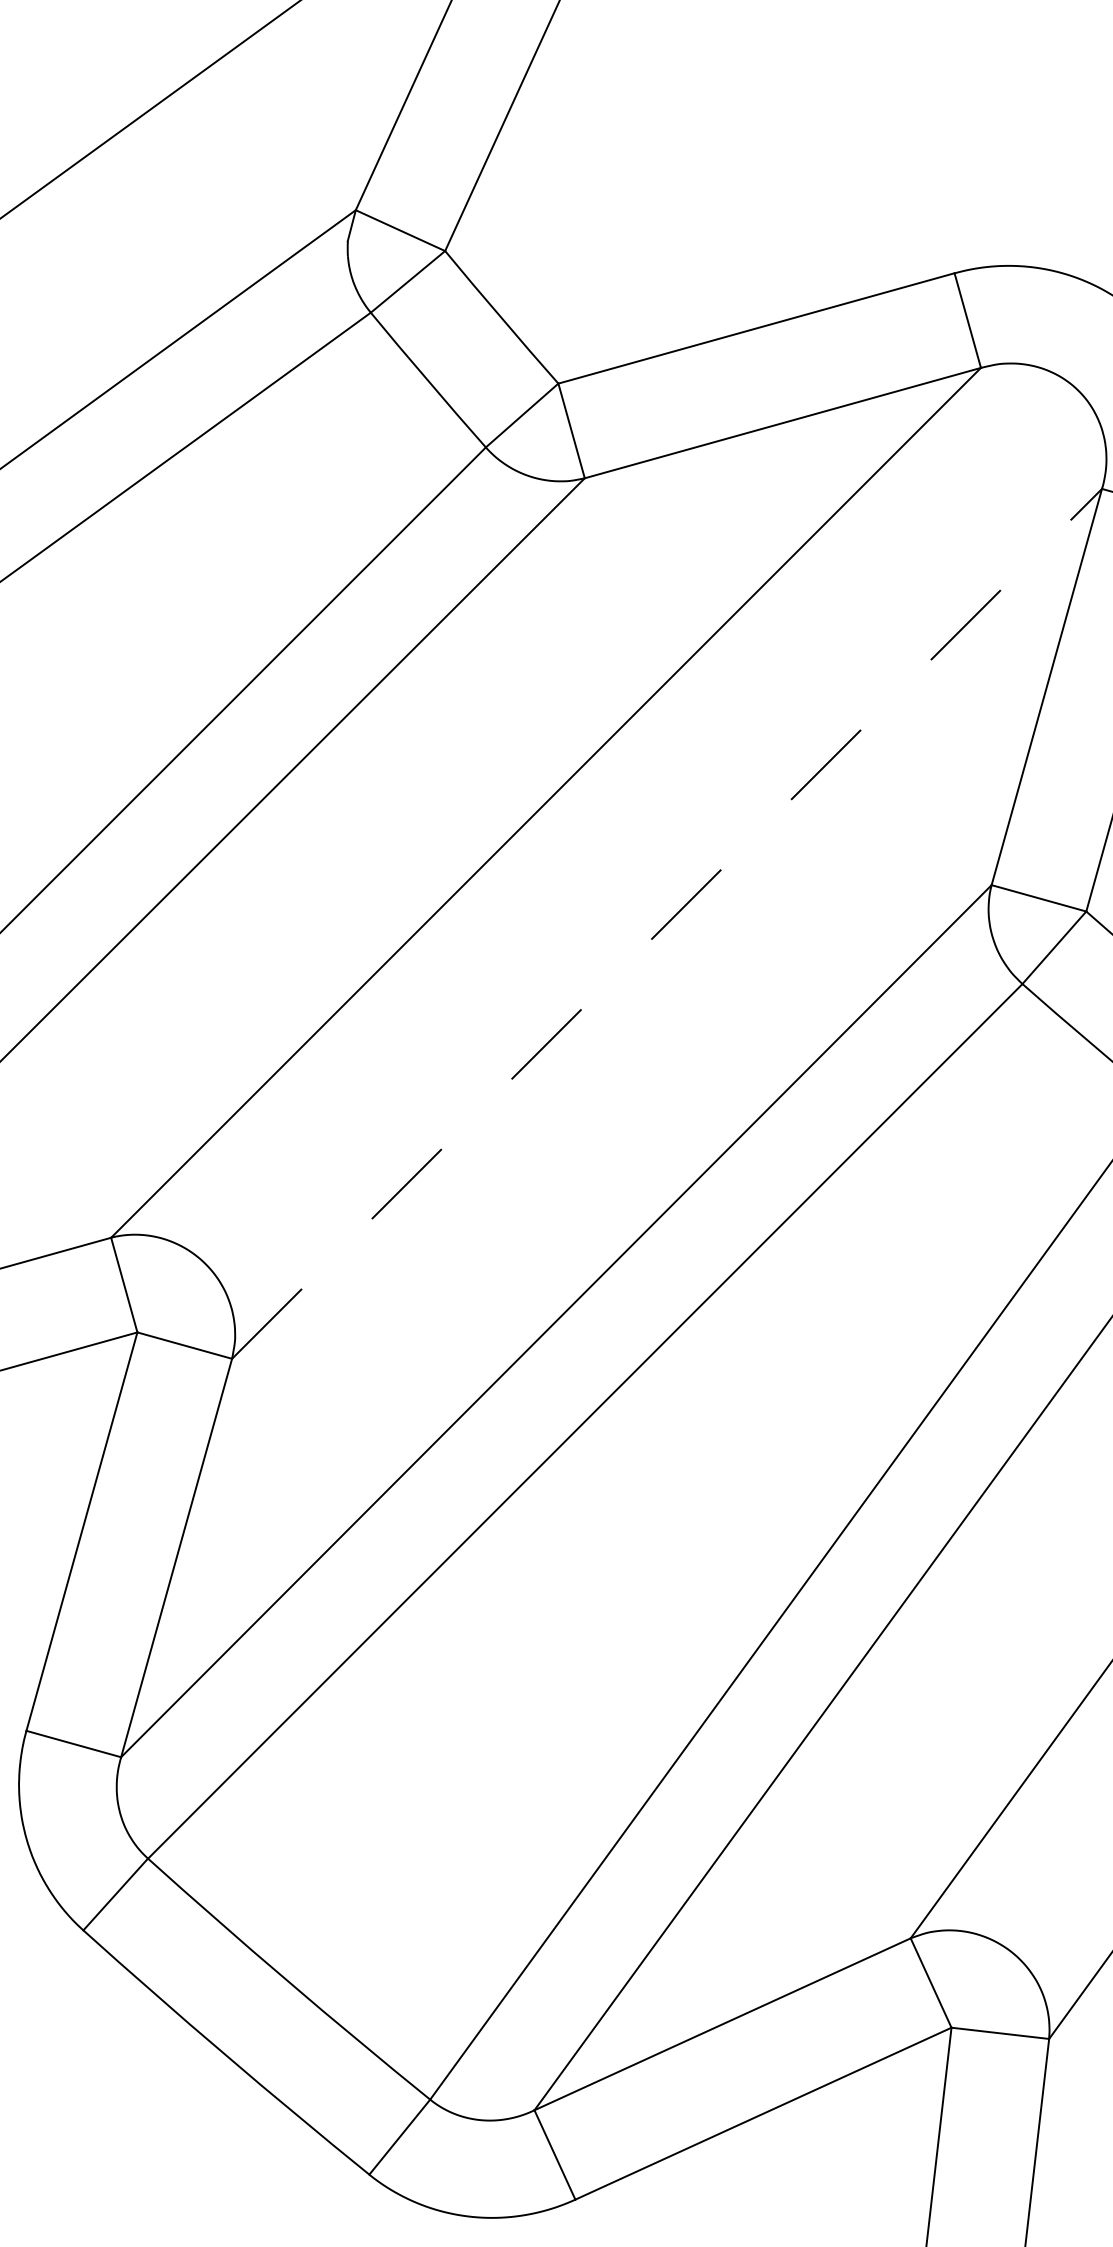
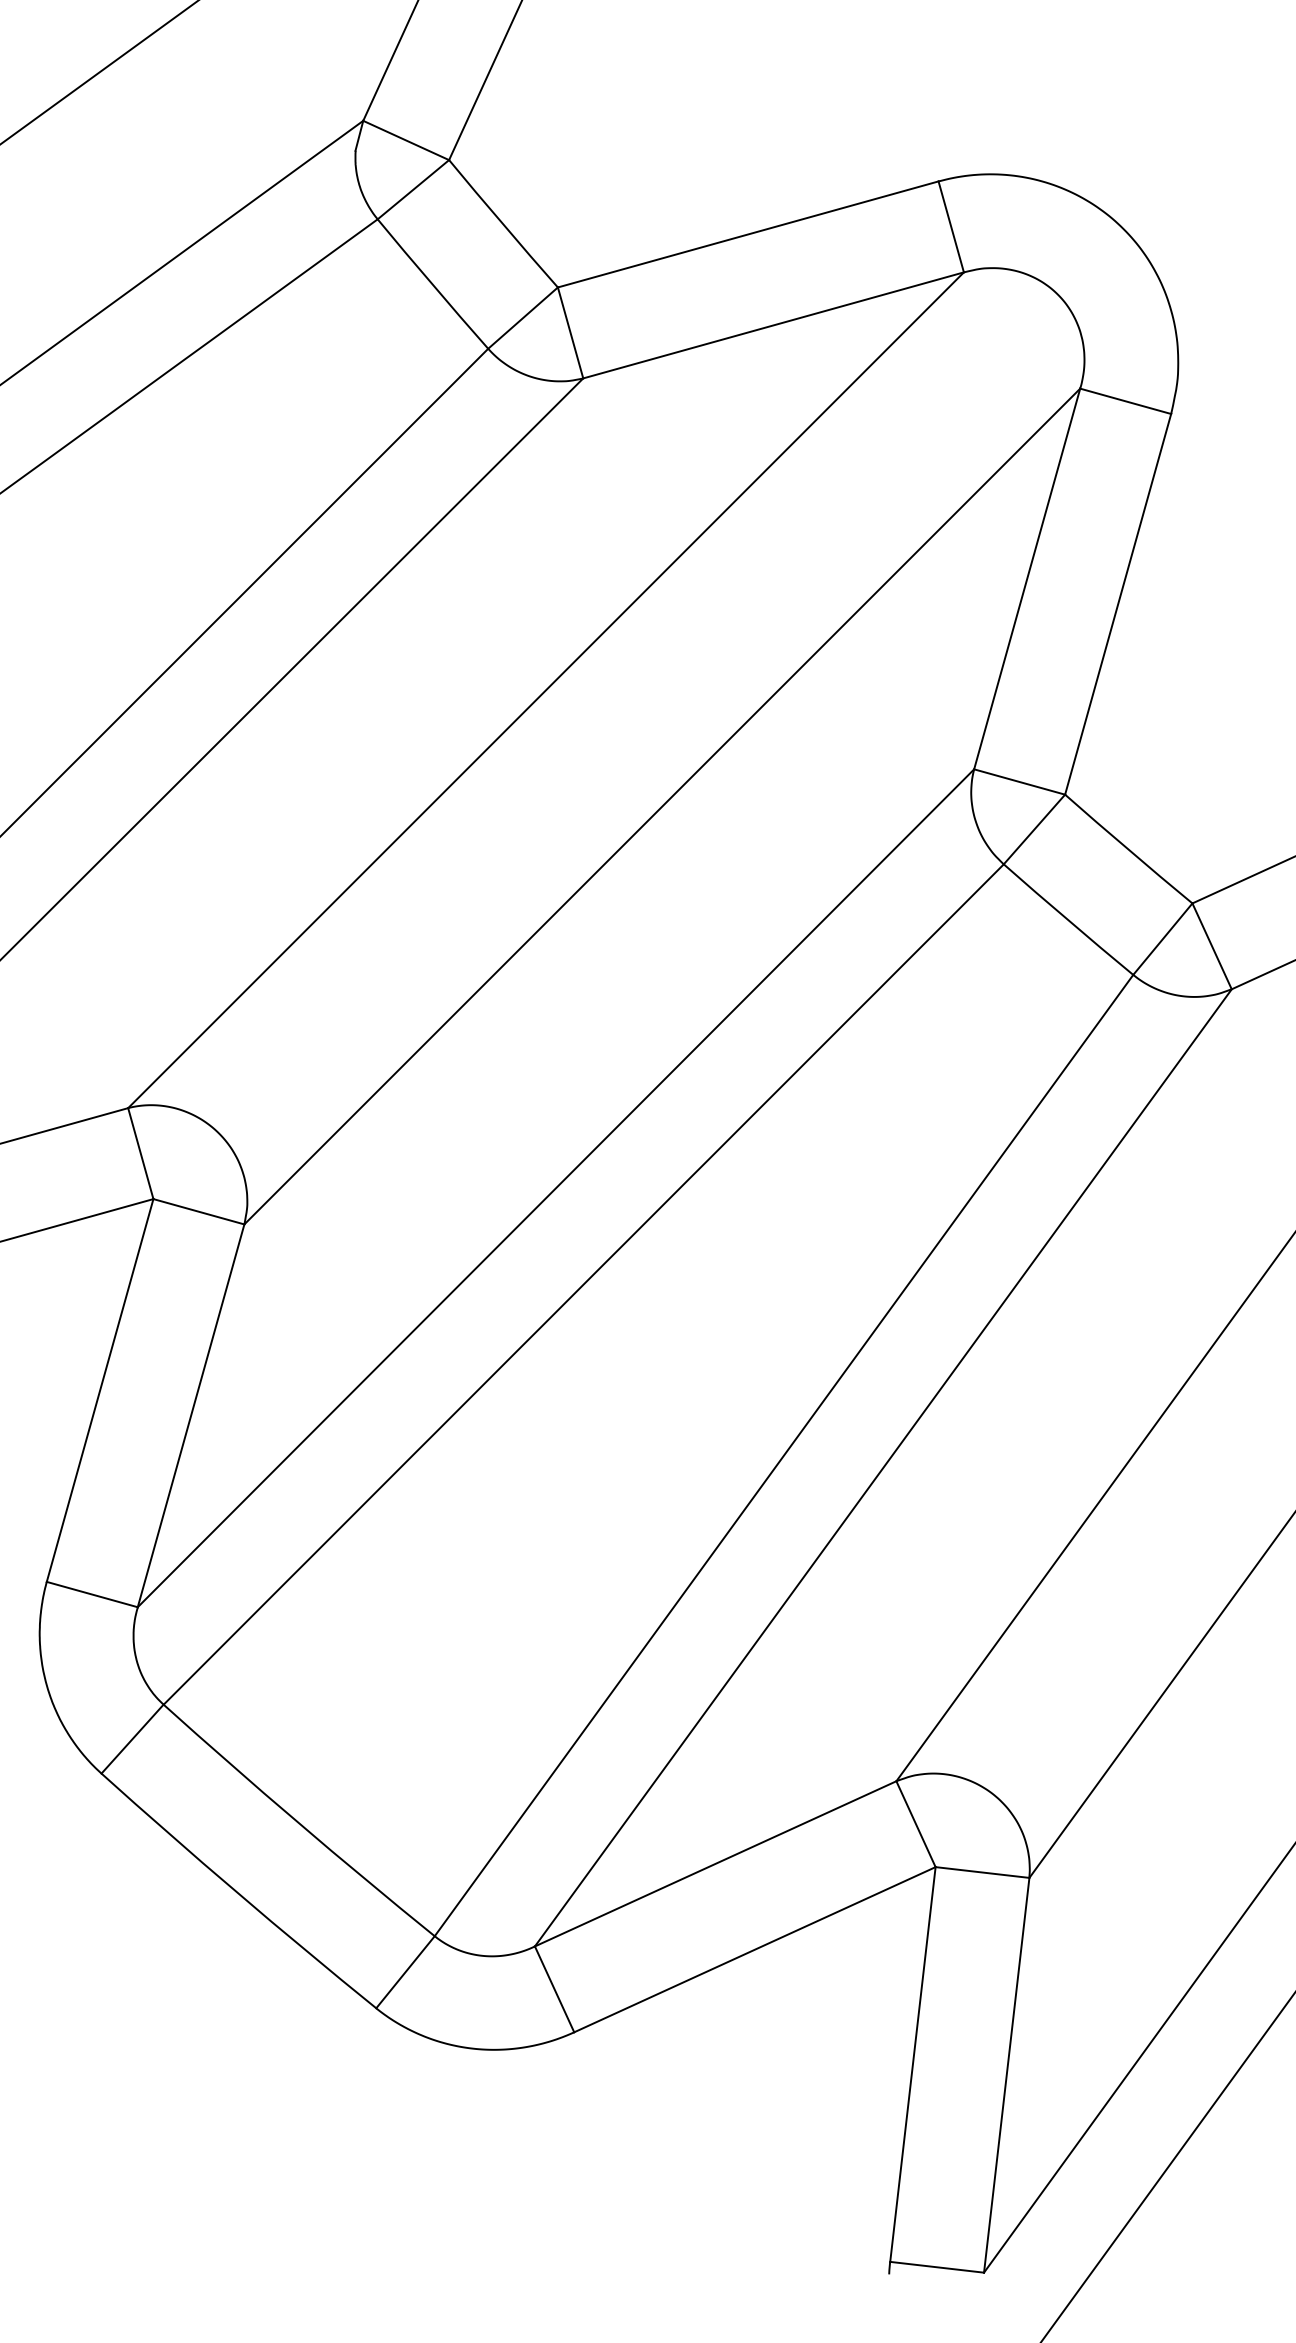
line: (667, 923) -> (662, 806), dashed -> solid

